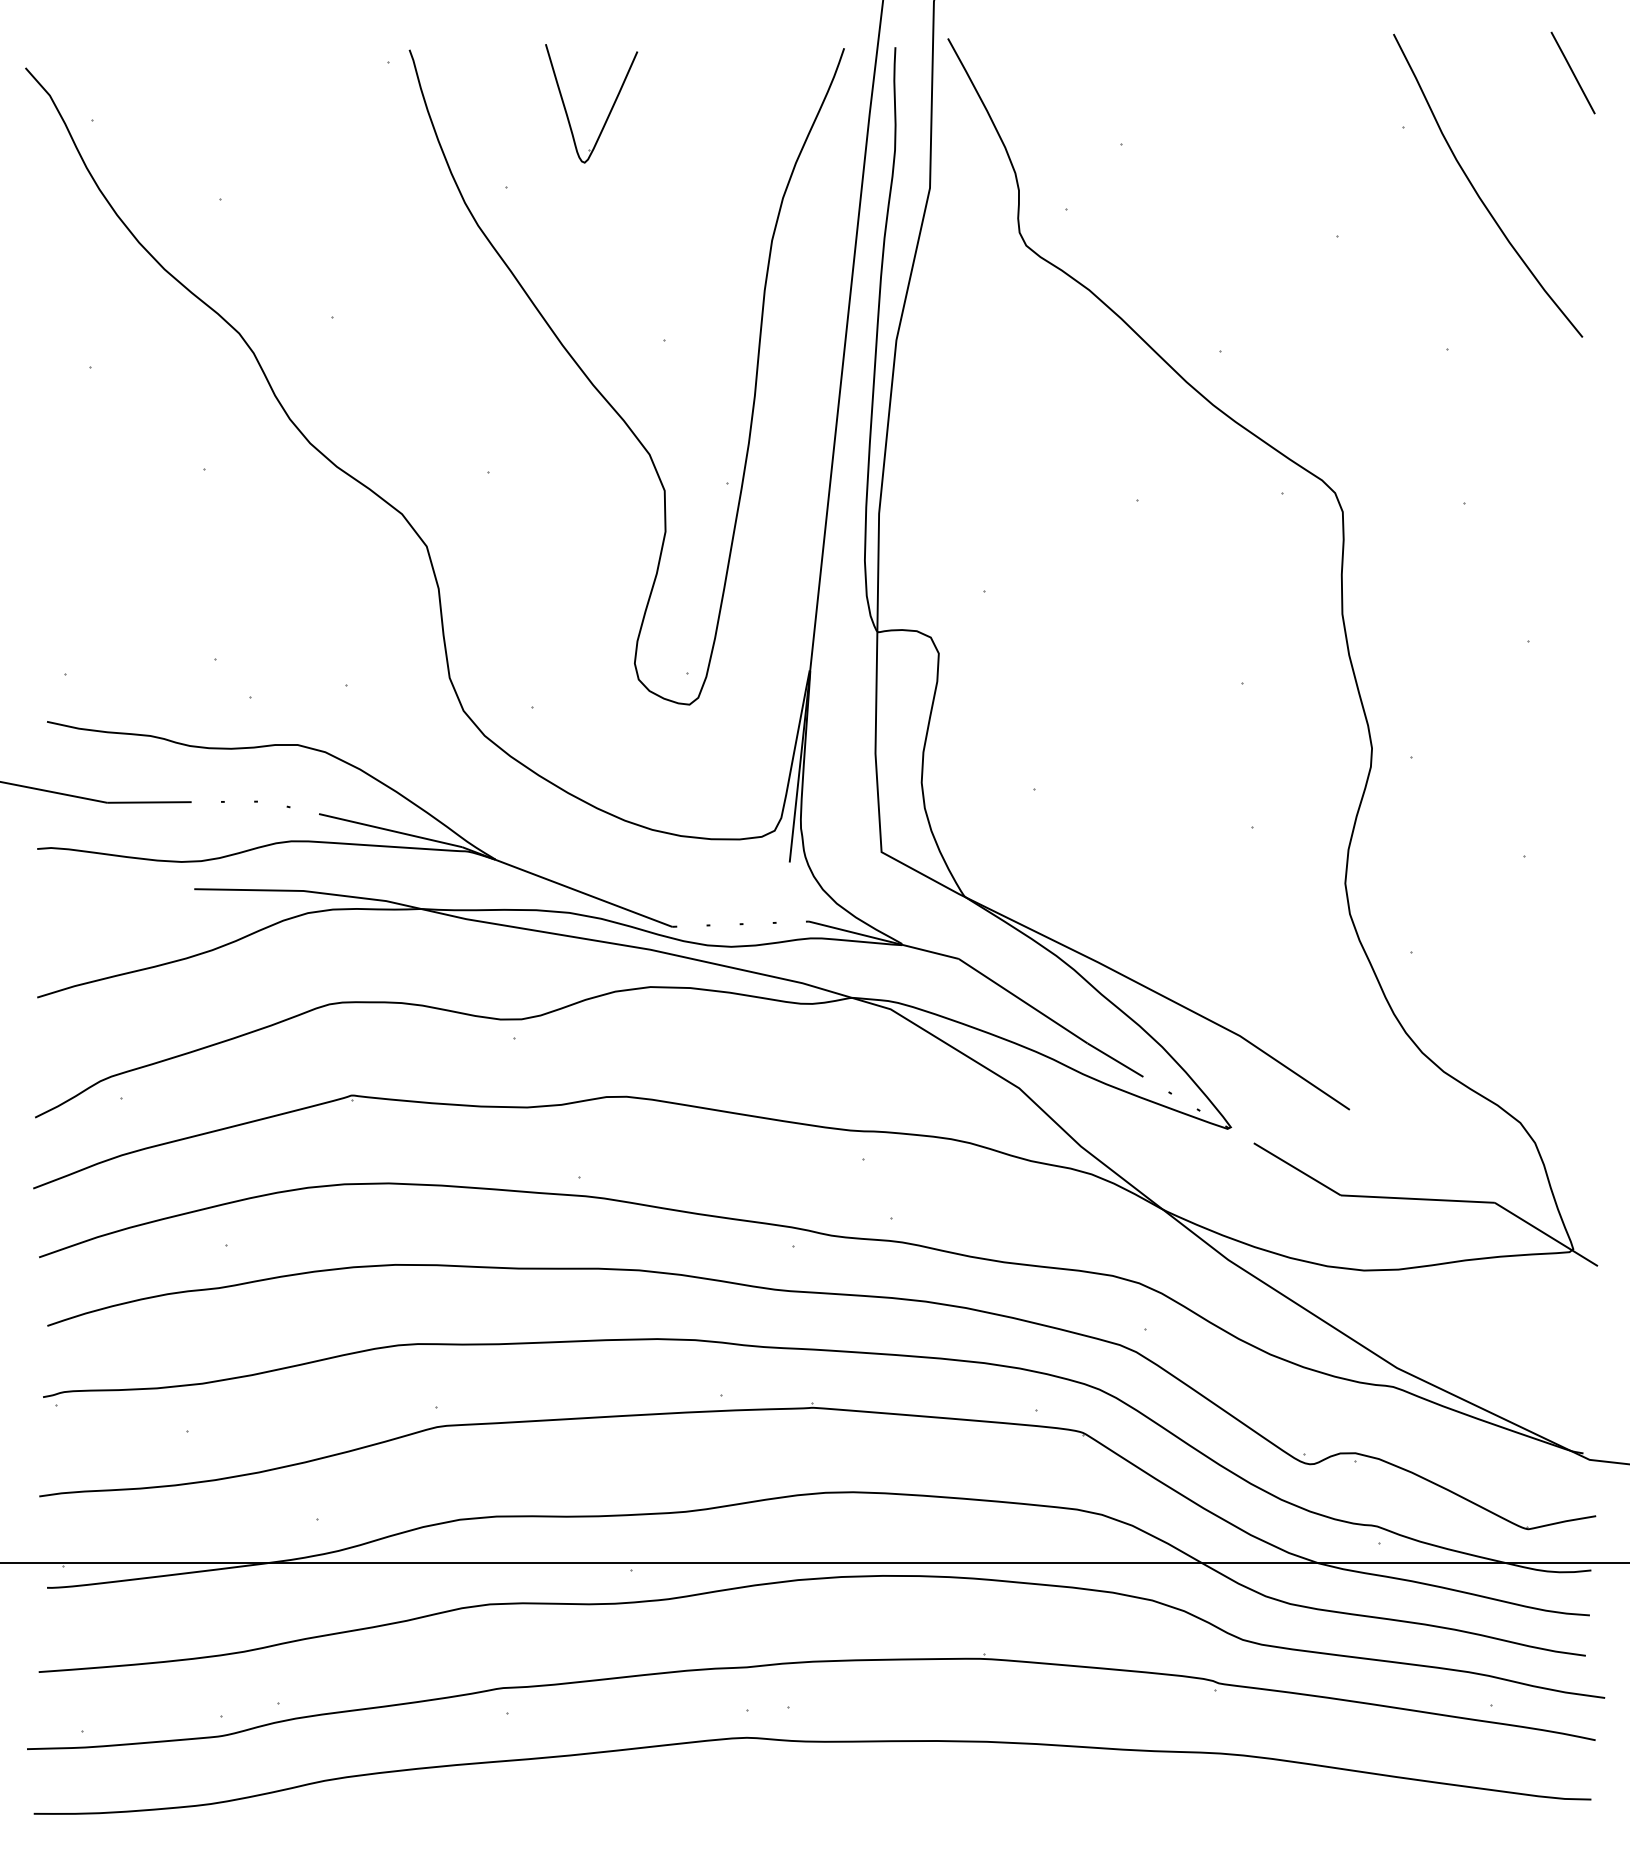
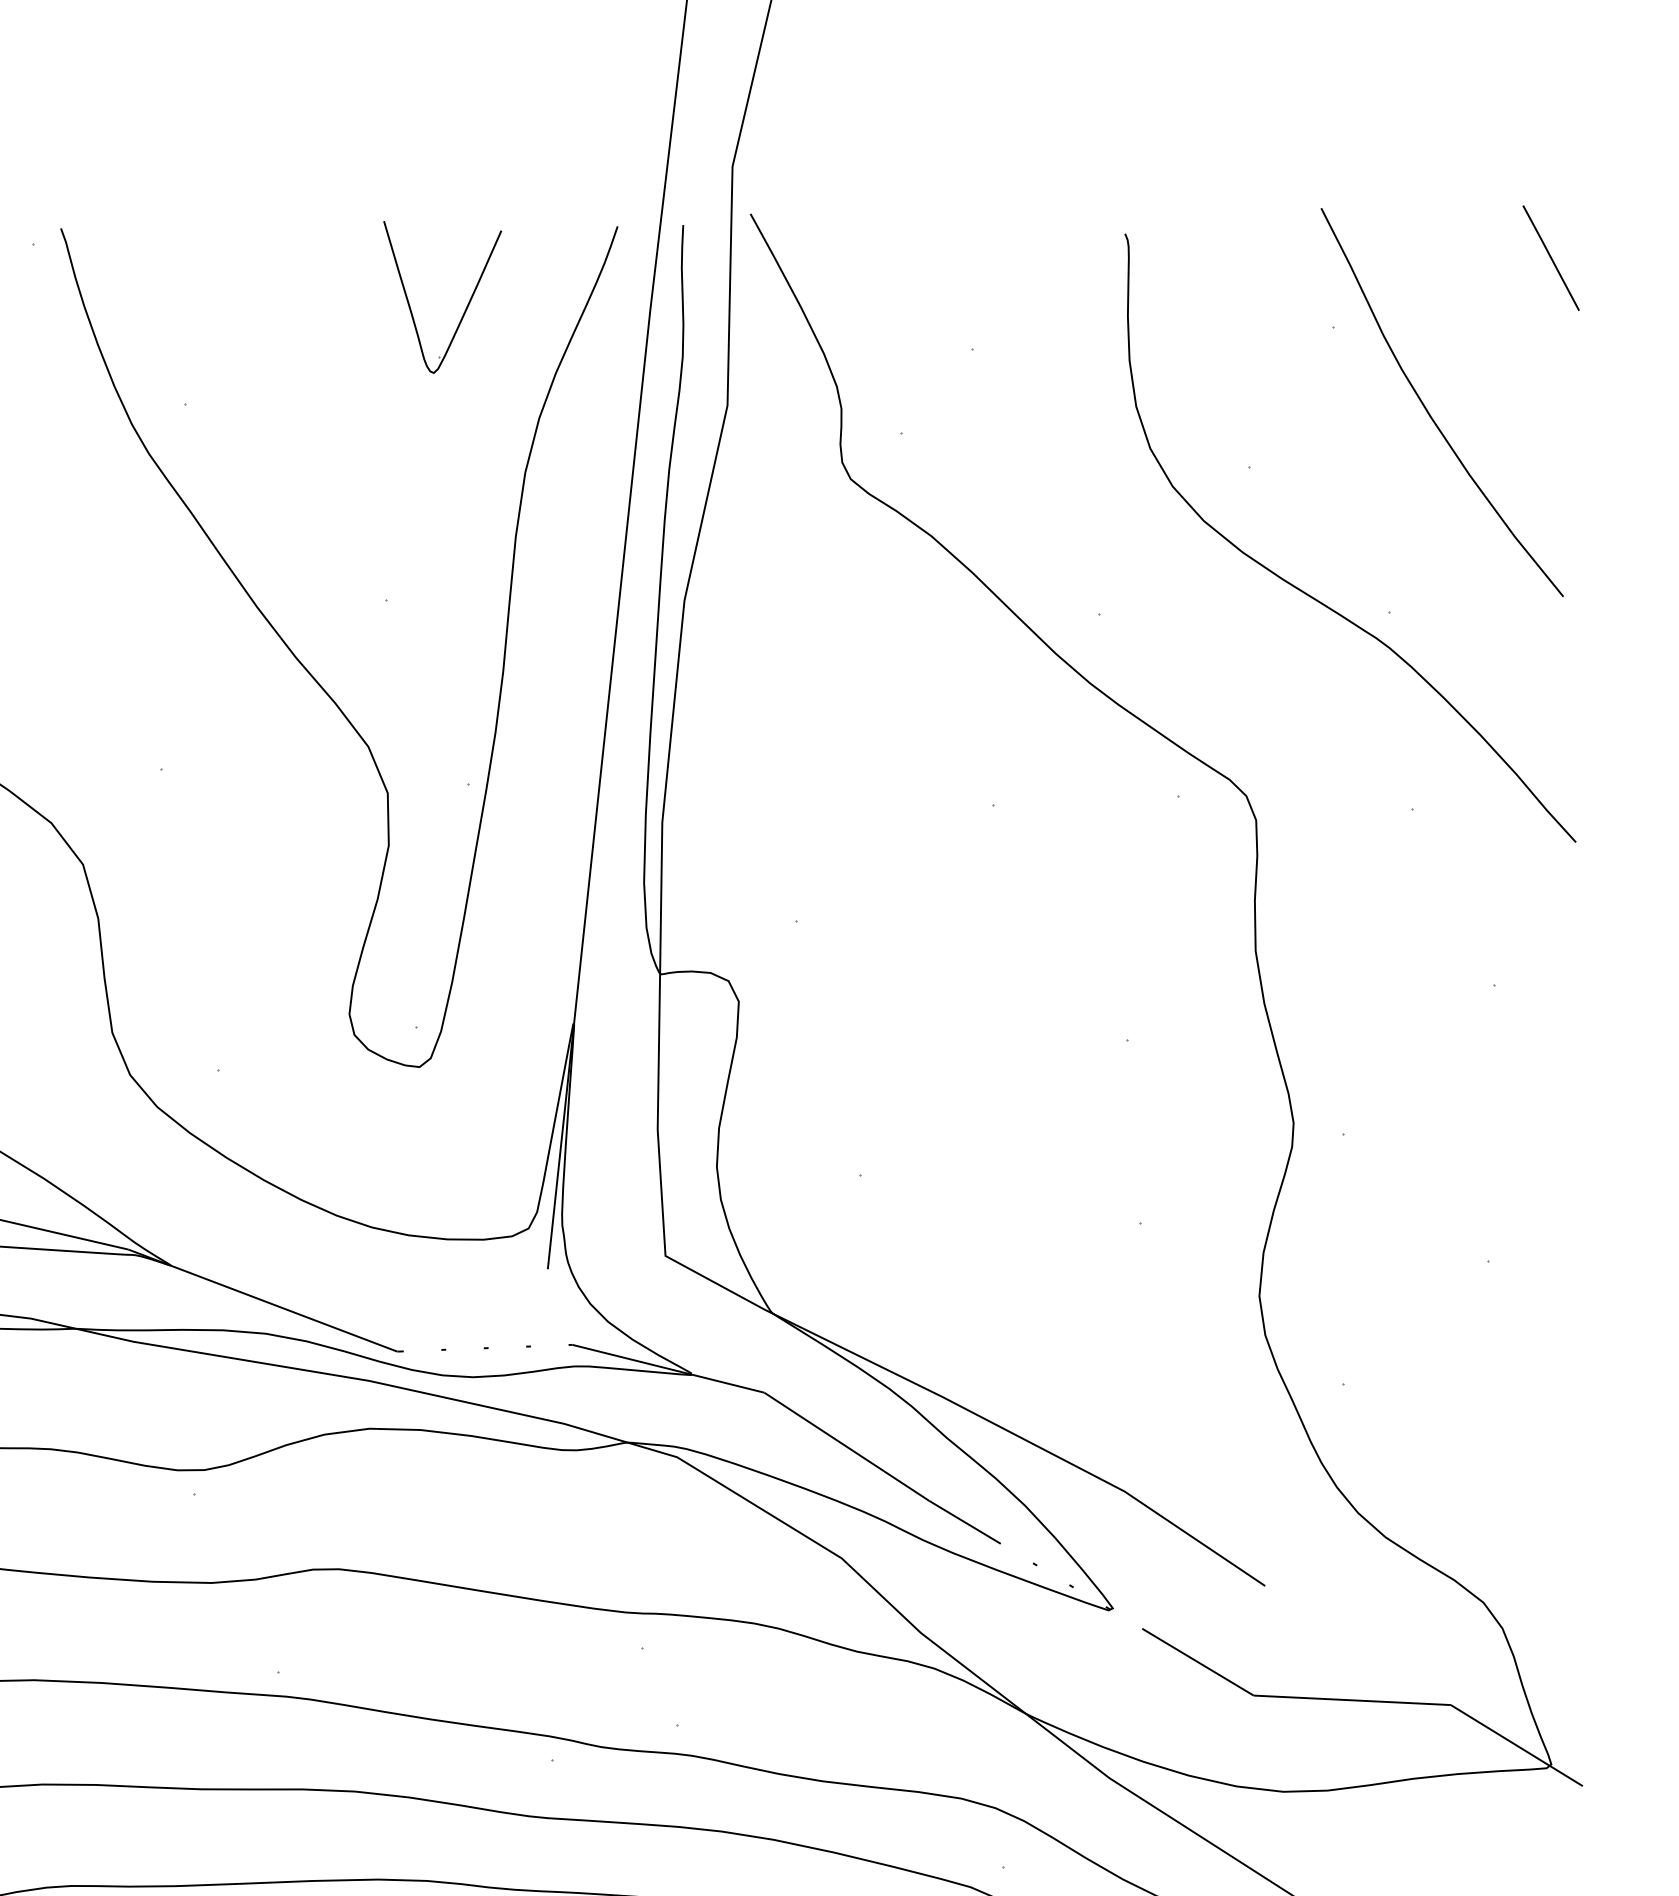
part: (609, 111) -> (465, 307), moved
curve: (1386, 336) -> (1312, 595), added

